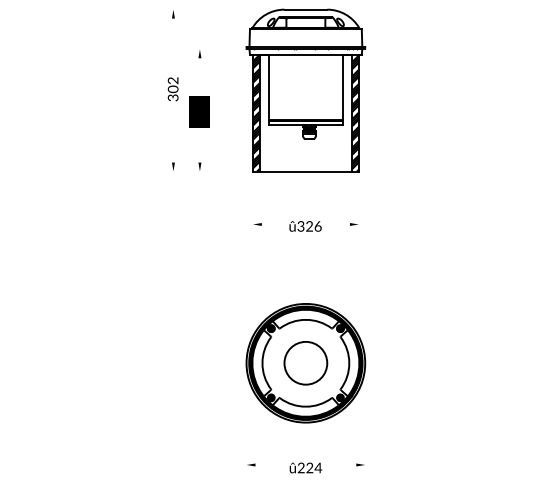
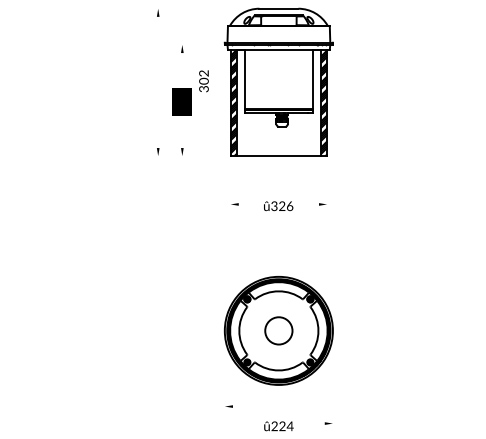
text: (172, 89) -> (203, 81), moved
circle: (305, 362) -> (278, 330), size x0.7
part: (250, 464) -> (228, 406), moved

